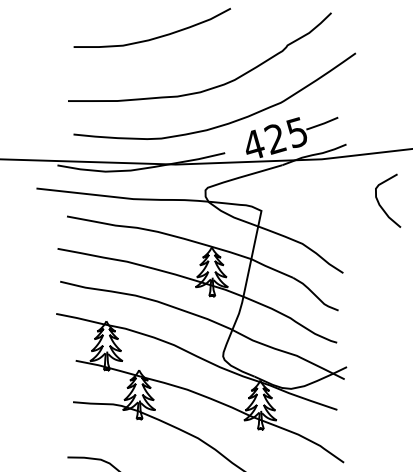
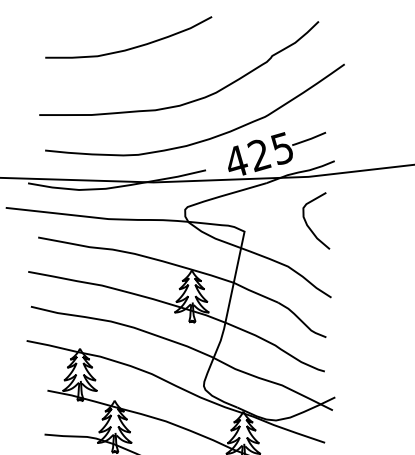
curve: (381, 205) -> (309, 225), moved

